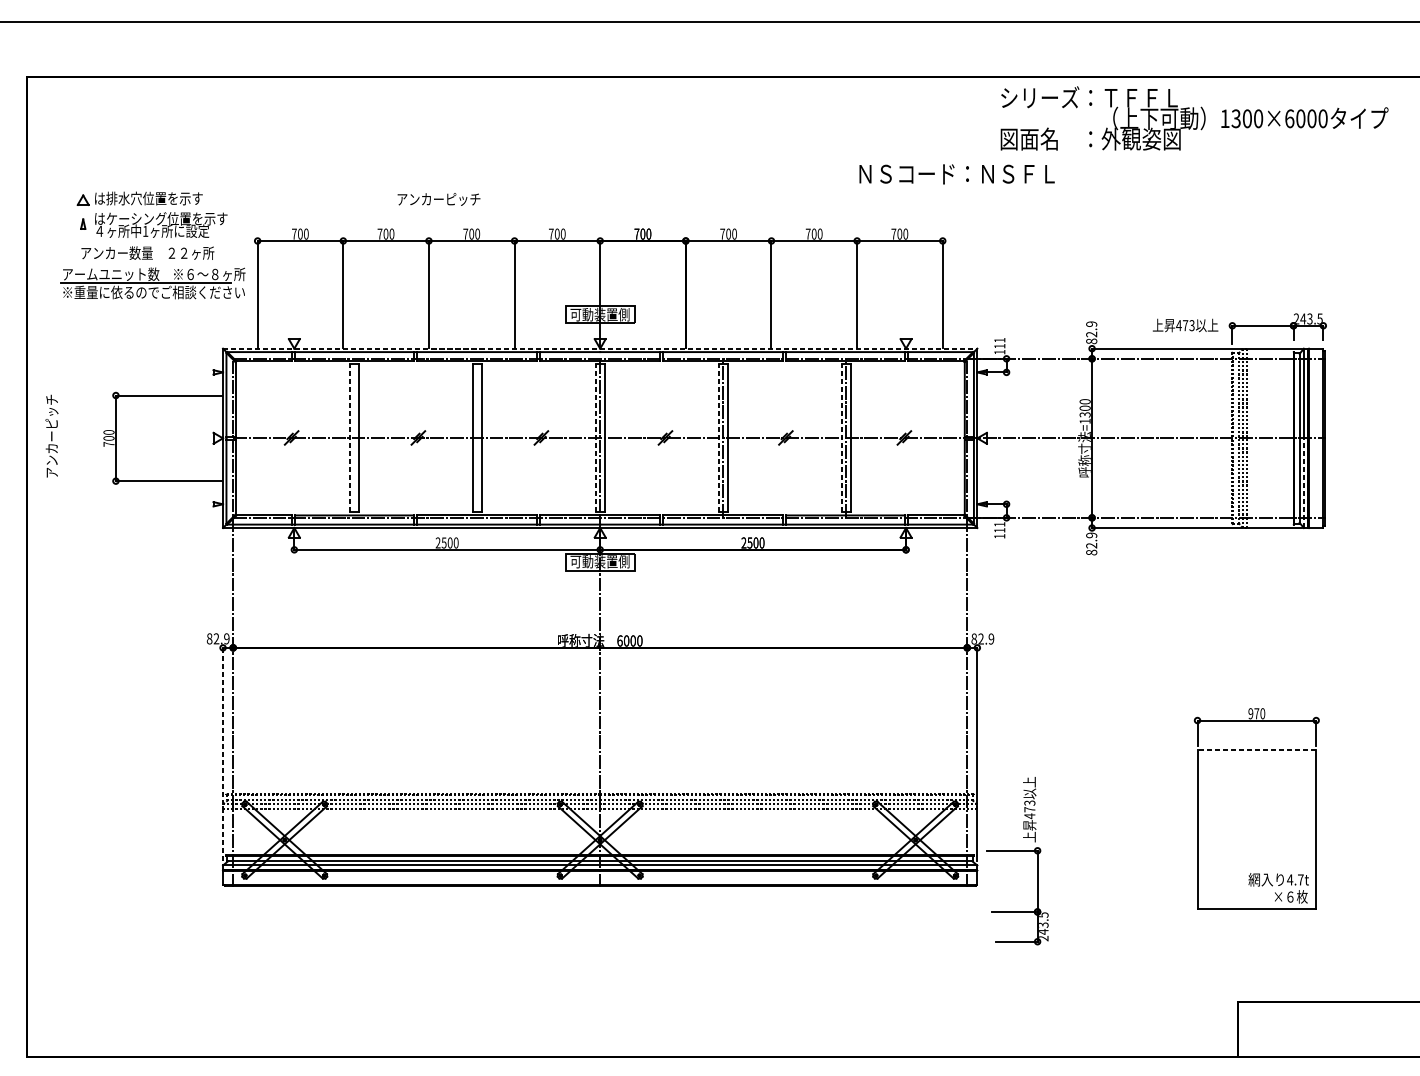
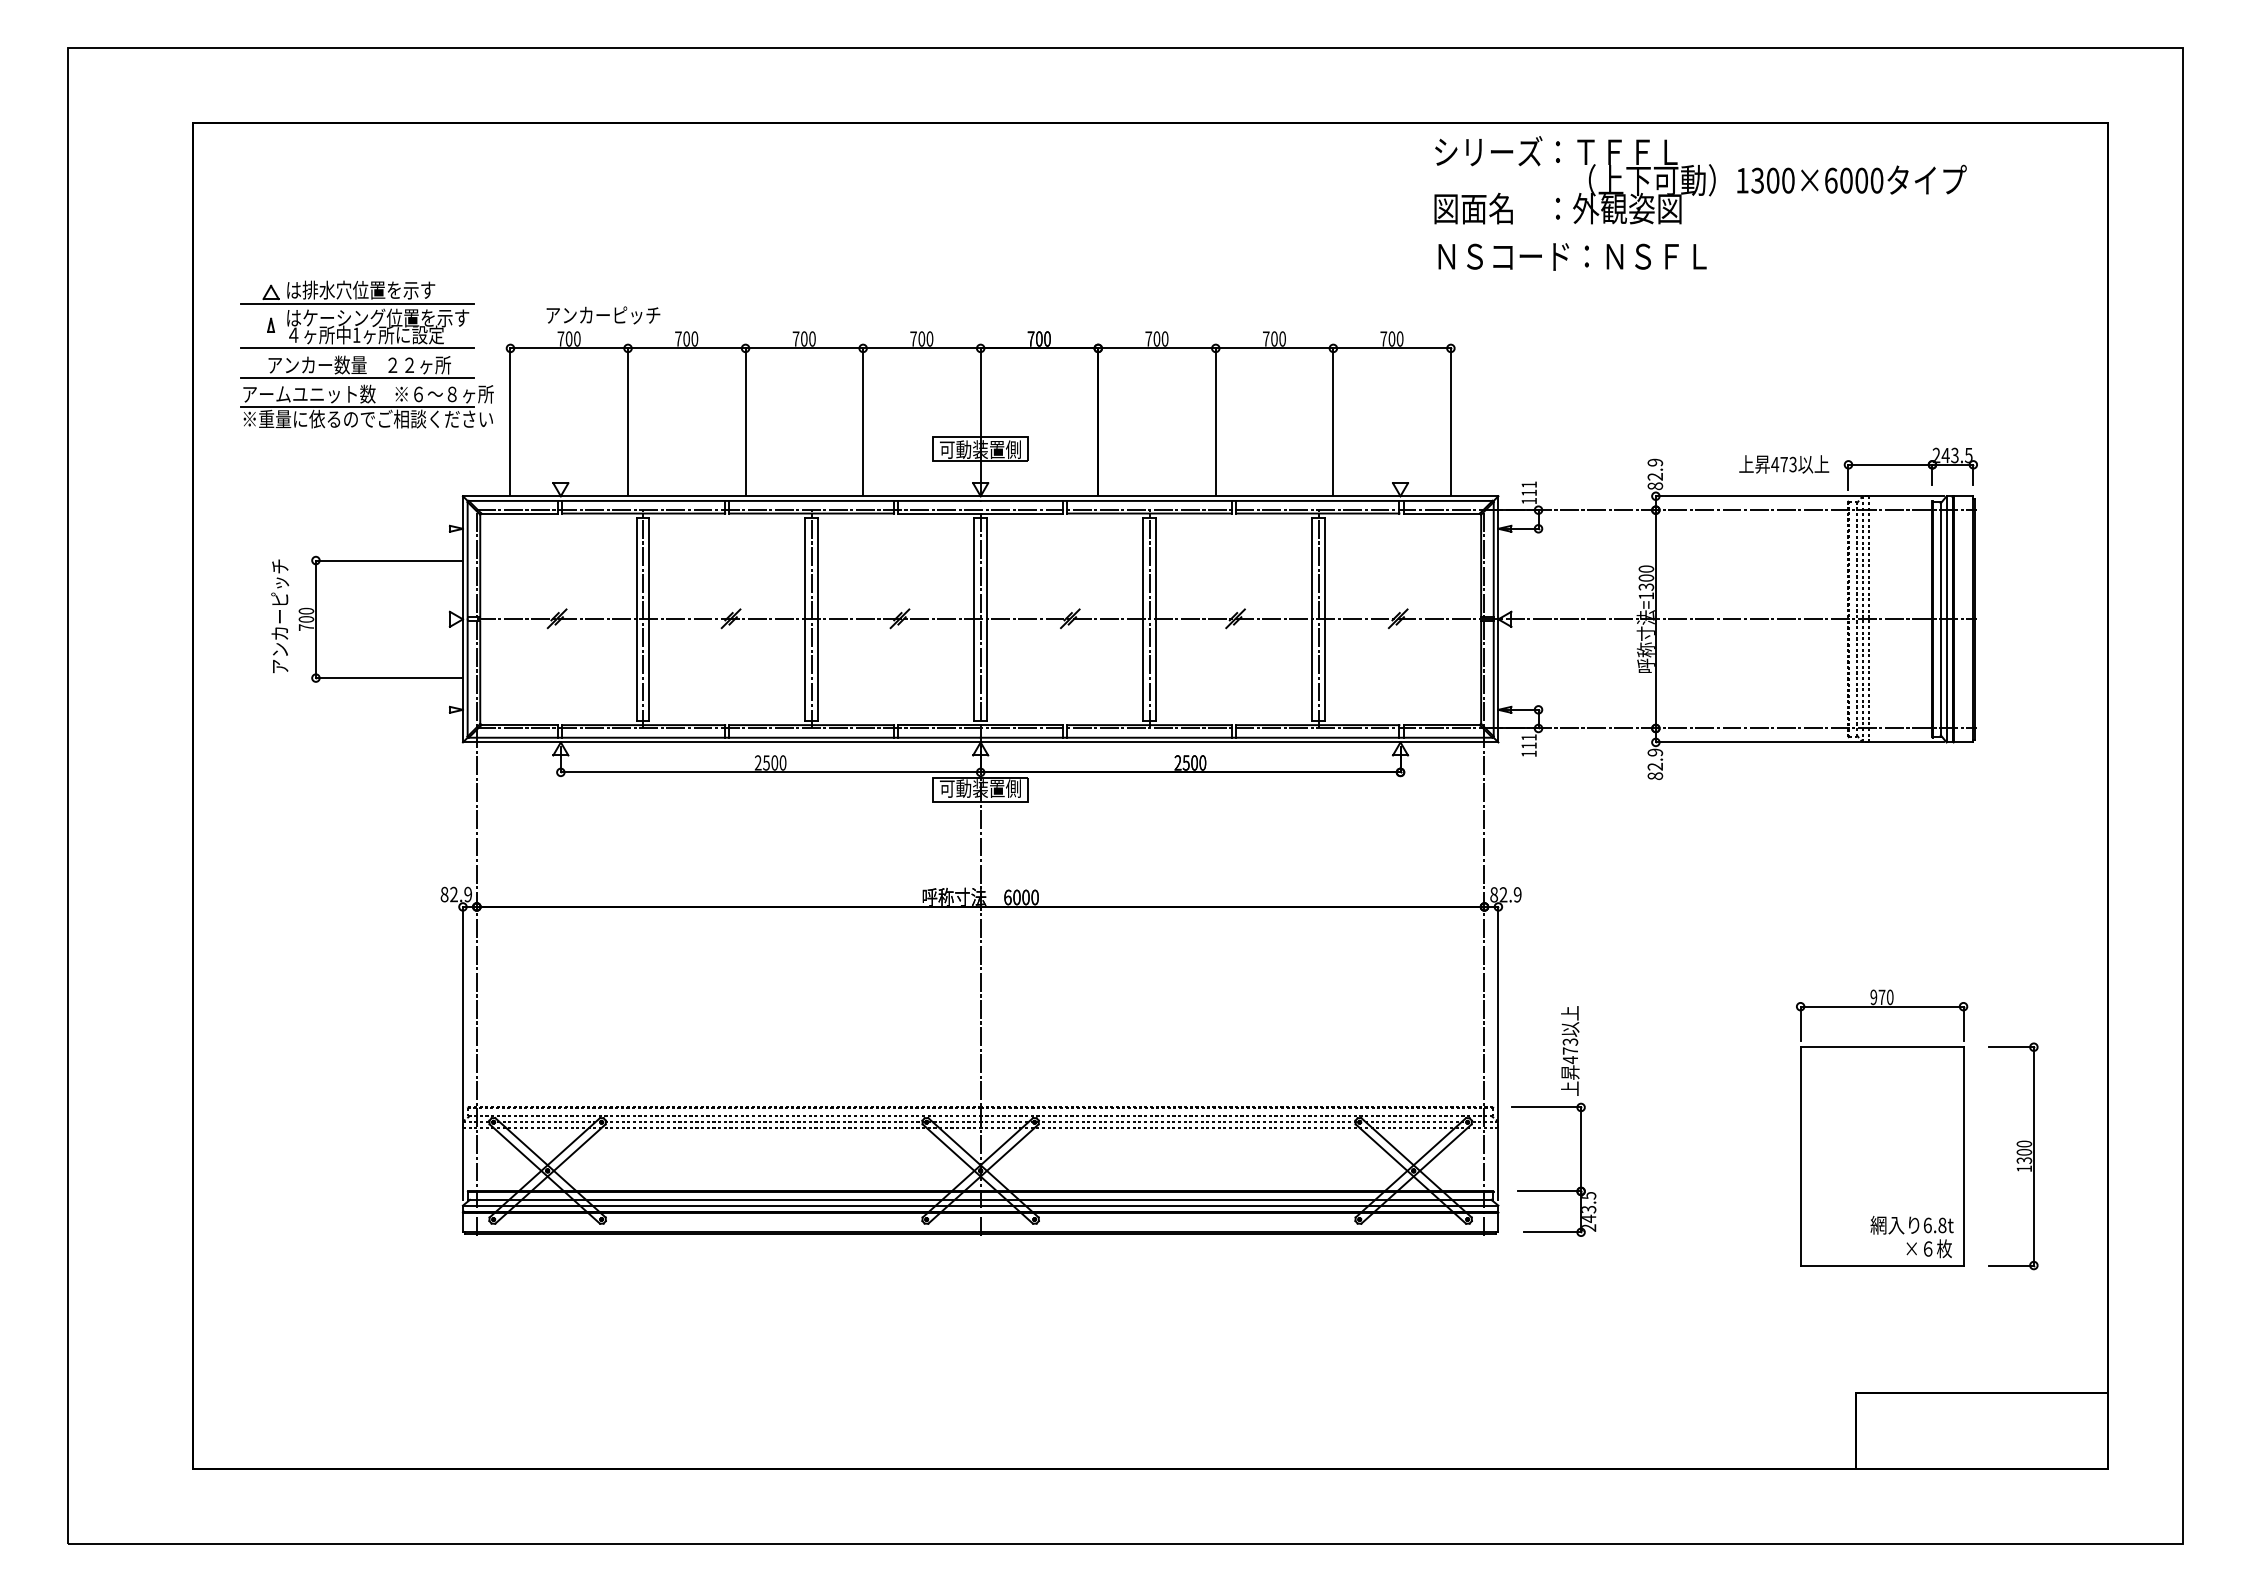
text: (1194, 118) -> (1700, 180), moved
text: (957, 174) -> (1572, 256), moved
text: (439, 199) -> (603, 315), moved
line: (145, 208) -> (356, 303), added
line: (145, 241) -> (356, 348), added
line: (145, 262) -> (356, 377), added
line: (600, 348) -> (980, 496), dashed -> solid
text: (52, 436) -> (280, 616), moved
line: (349, 438) -> (636, 619), dashed -> solid
line: (353, 438) -> (642, 619), added
line: (476, 438) -> (811, 619), added
line: (595, 438) -> (974, 619), dashed -> solid
line: (718, 438) -> (1143, 619), dashed -> solid
line: (841, 438) -> (1312, 619), dashed -> solid
line: (1303, 482) -> (1946, 680), dashed -> solid
line: (1256, 750) -> (1881, 1047), dashed -> solid
line: (222, 753) -> (462, 1052), dashed -> solid
part: (1352, 829) -> (2013, 1156), added
part: (1017, 850) -> (1553, 1107), moved
text: (1295, 879) -> (1934, 1225), 4.7t -> 6.8t

